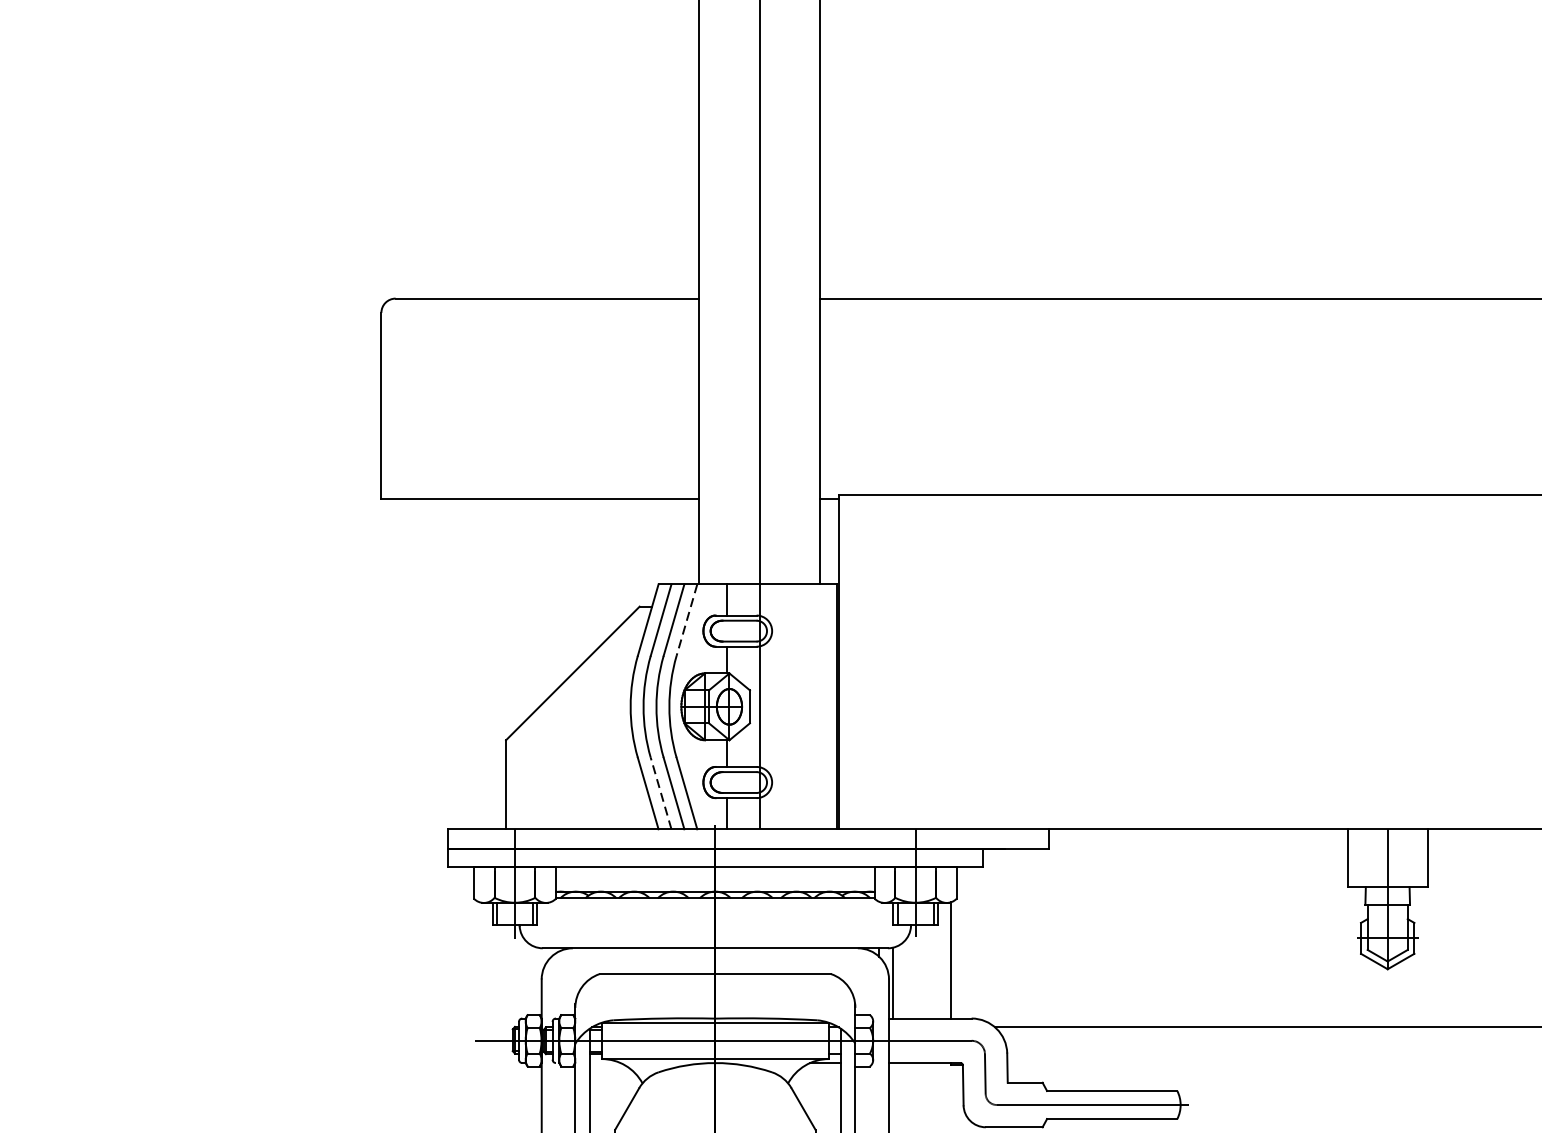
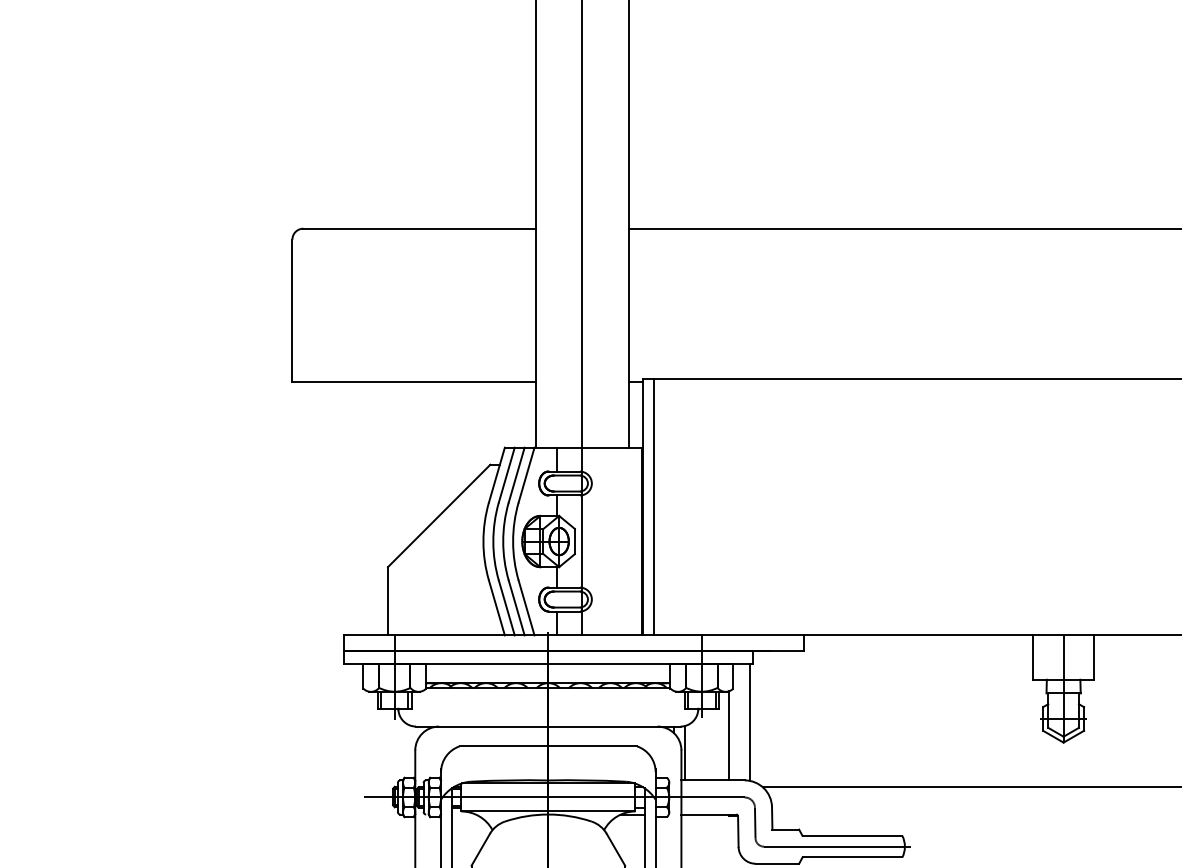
line: (686, 620) -> (526, 475), dashed -> solid
line: (853, 662) -> (654, 507), added
line: (660, 792) -> (506, 607), dashed -> solid
line: (977, 942) -> (749, 722), added

